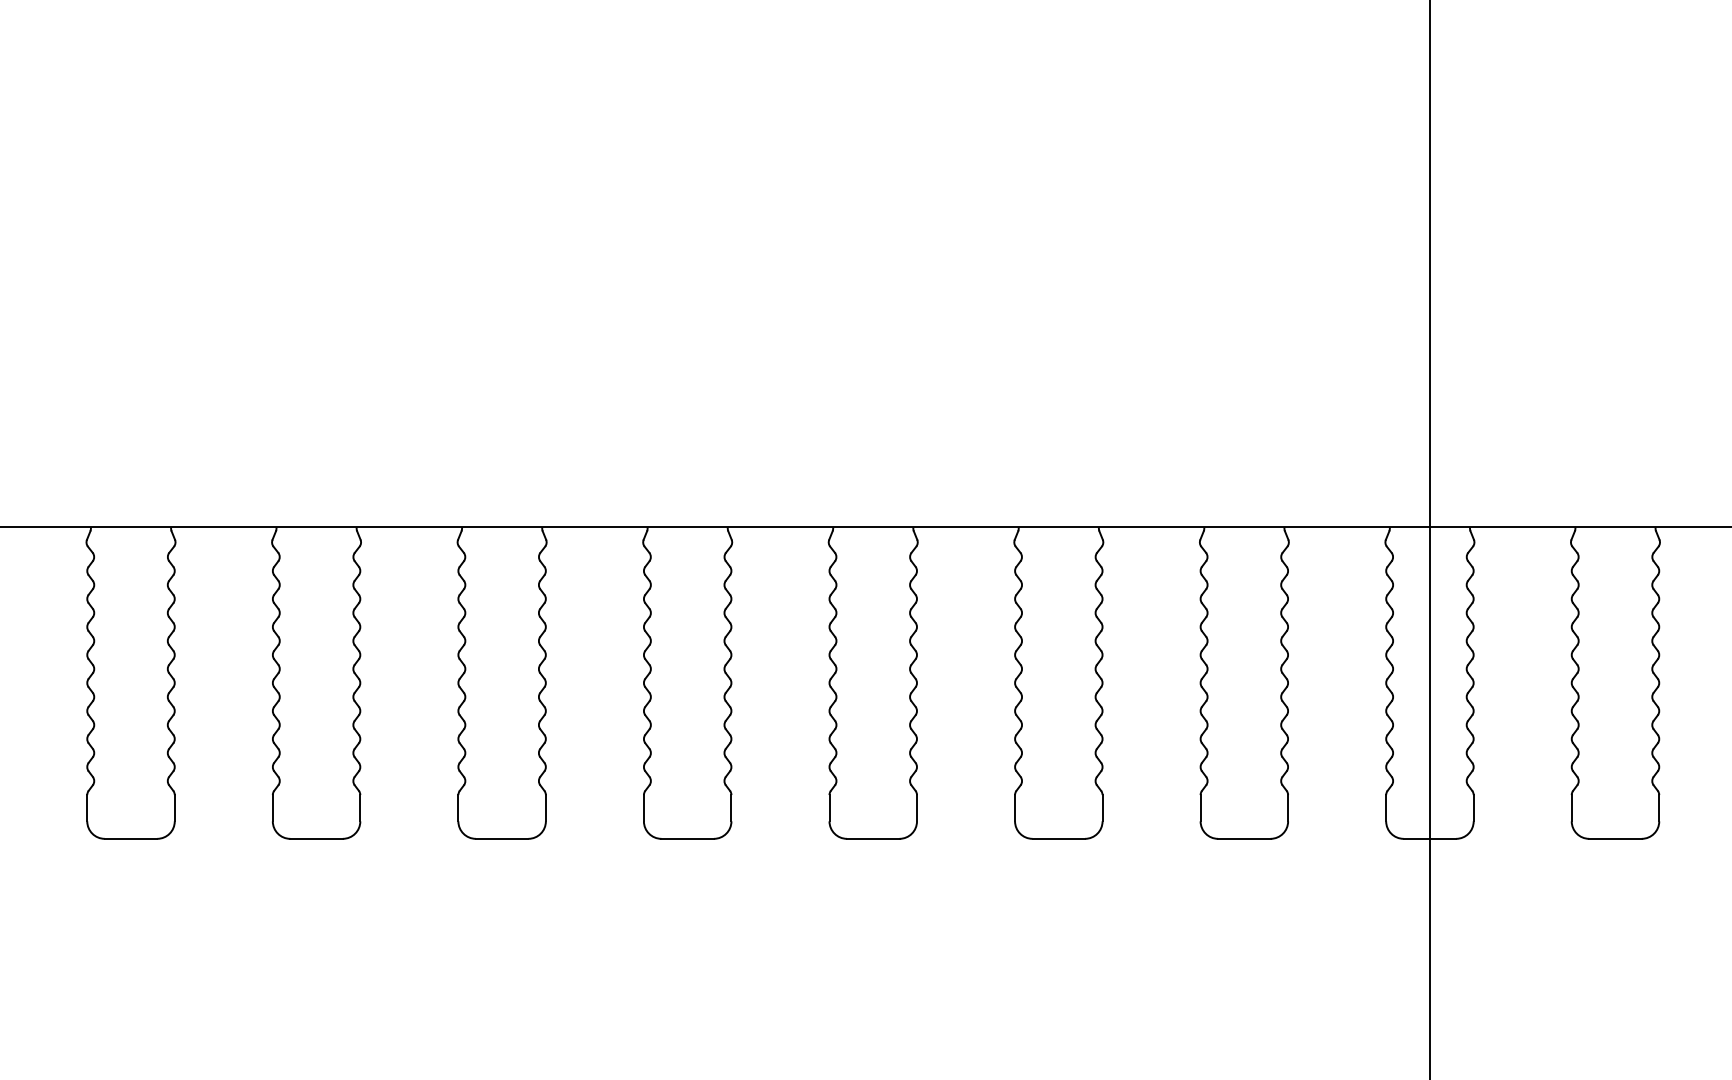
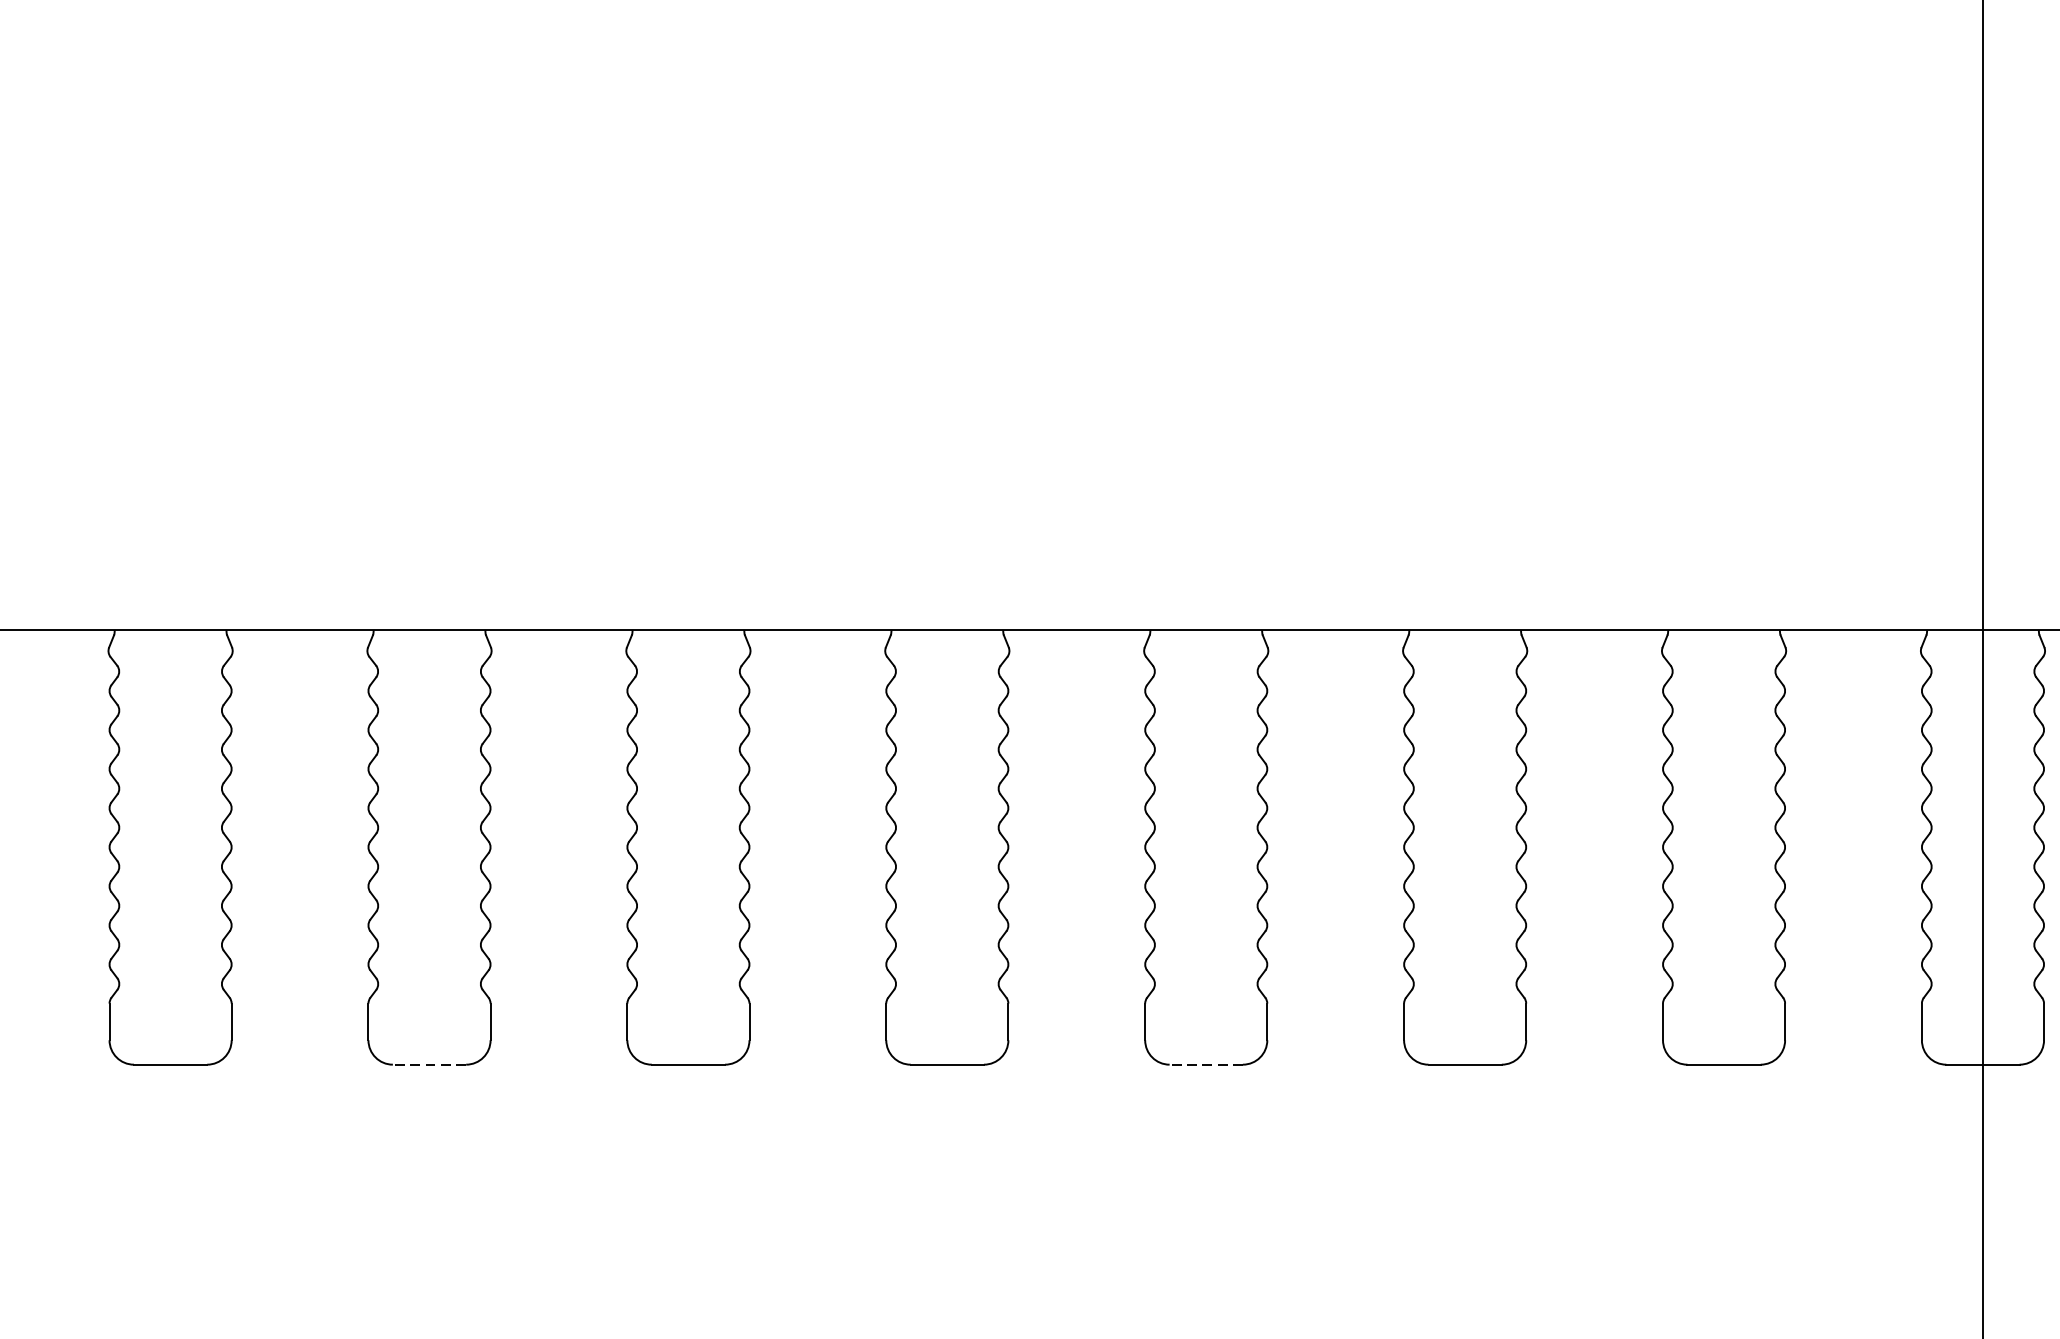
line: (316, 838) -> (429, 1064), solid -> dashed
line: (872, 838) -> (1205, 1064), solid -> dashed

